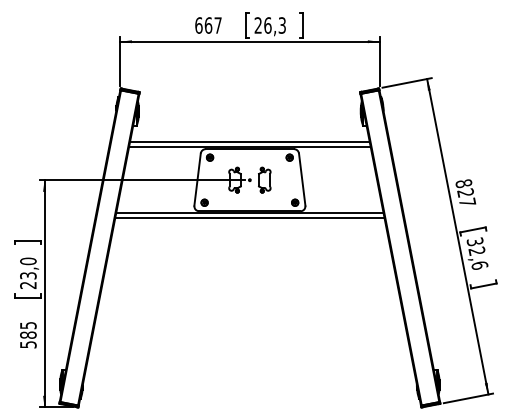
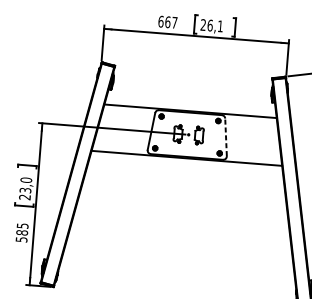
text: (281, 25) -> (219, 26), 26,3 -> 26,1
line: (249, 142) -> (190, 107), removed
line: (302, 179) -> (226, 137), solid -> dashed
line: (249, 218) -> (186, 162), removed

